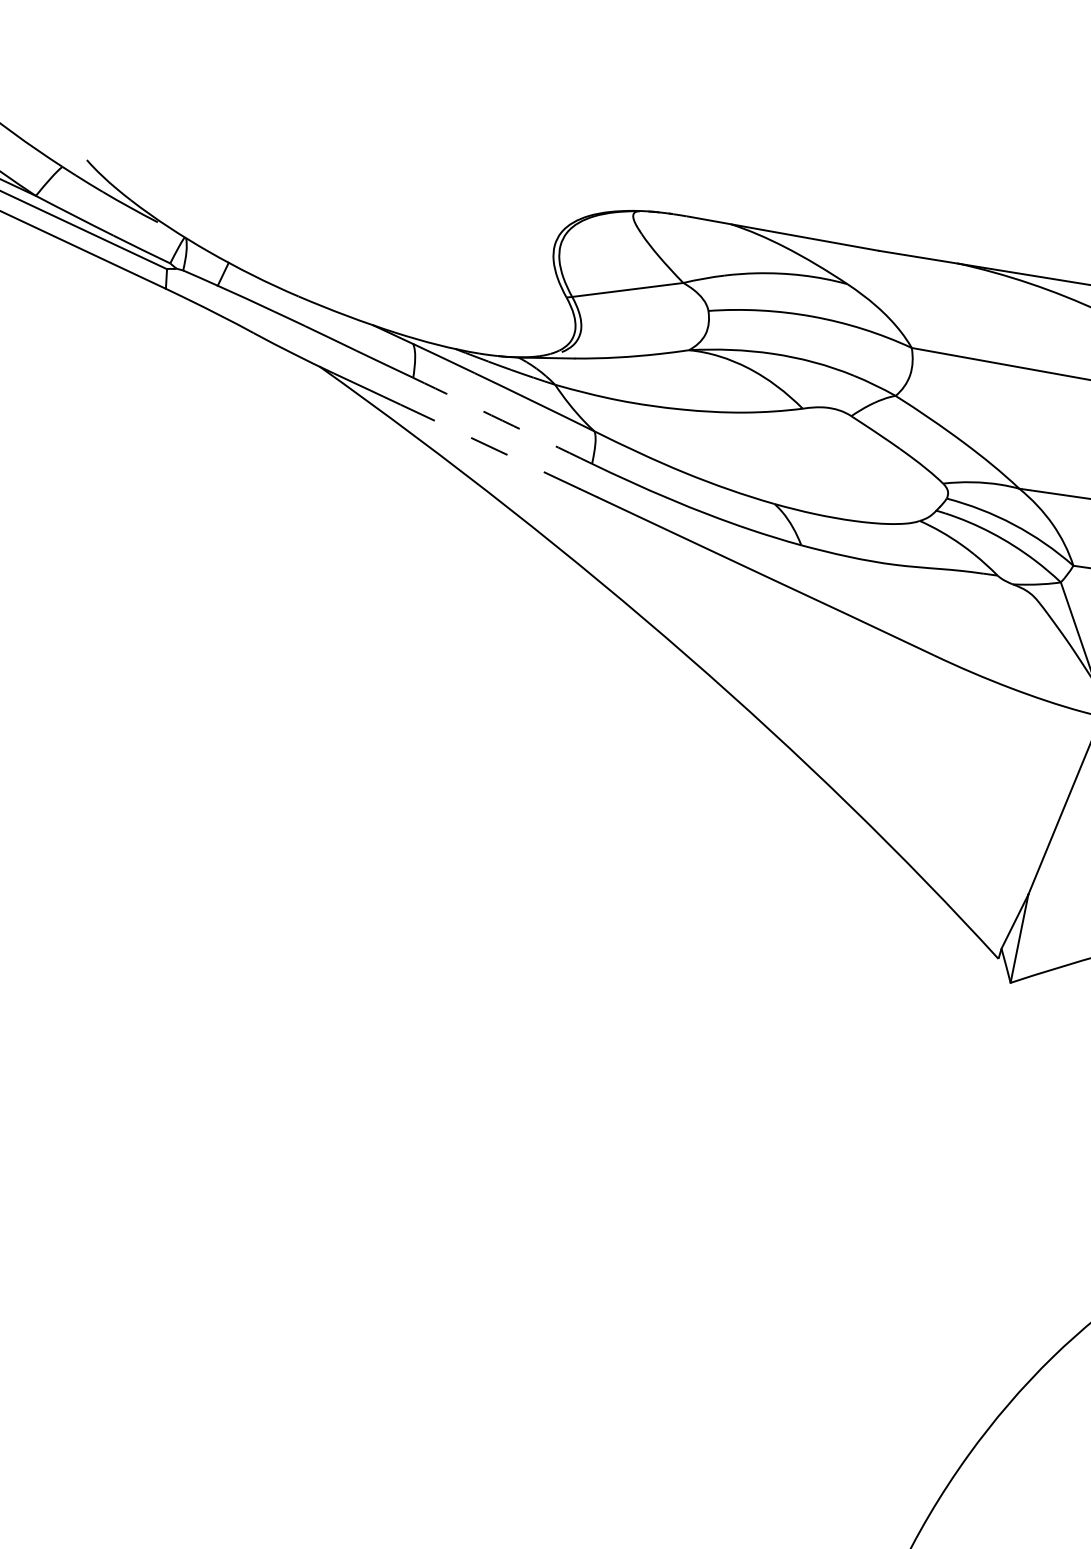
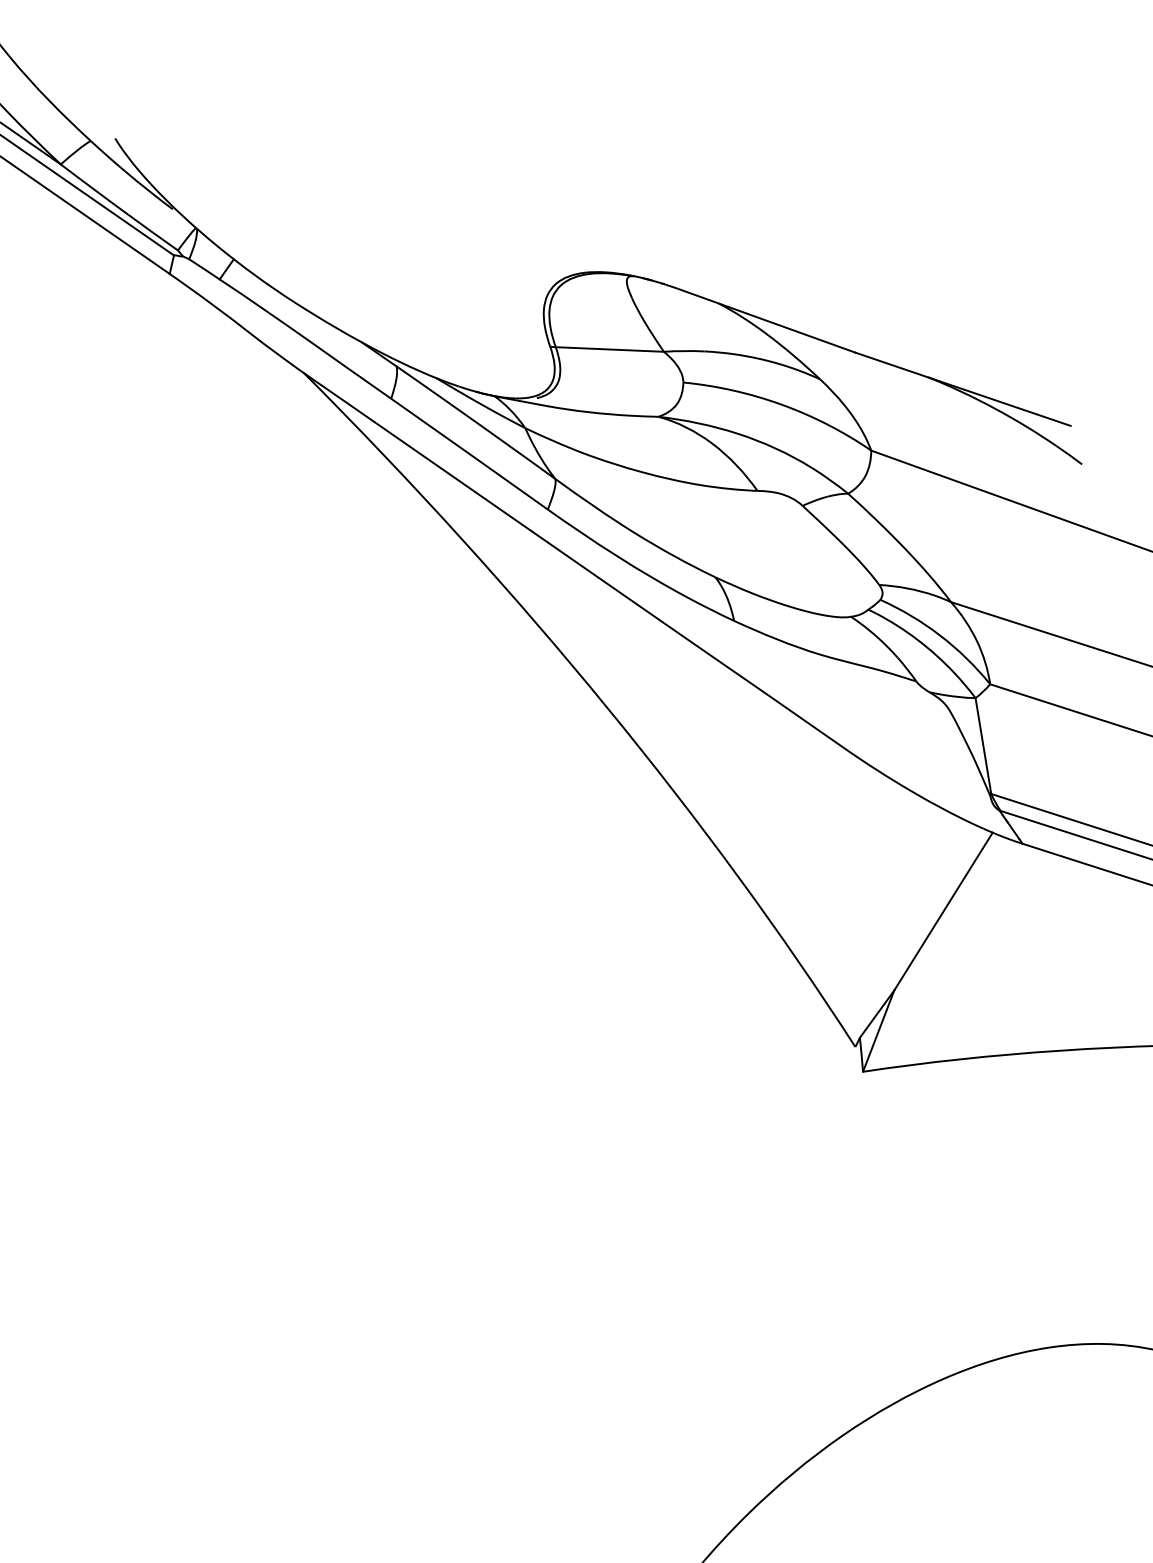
arc: (502, 421) -> (469, 454), dashed -> solid
line: (490, 446) -> (453, 476), dashed -> solid

